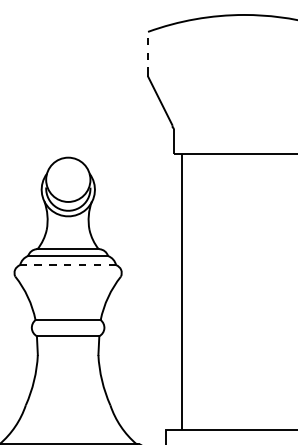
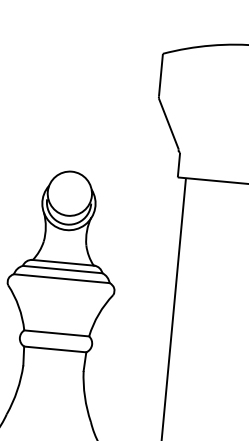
line: (148, 52) -> (161, 74), dashed -> solid
line: (68, 265) -> (62, 279), dashed -> solid

